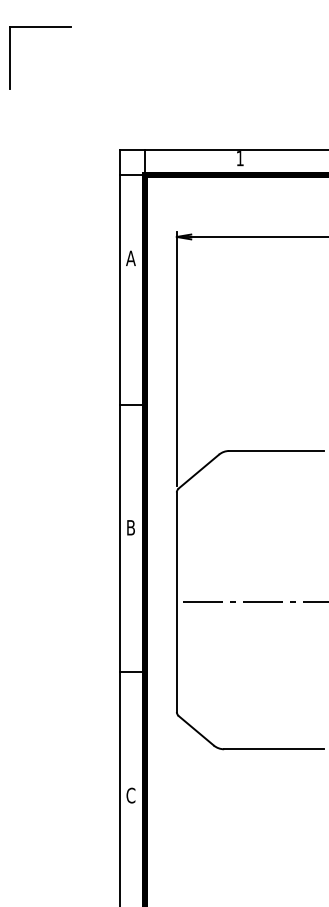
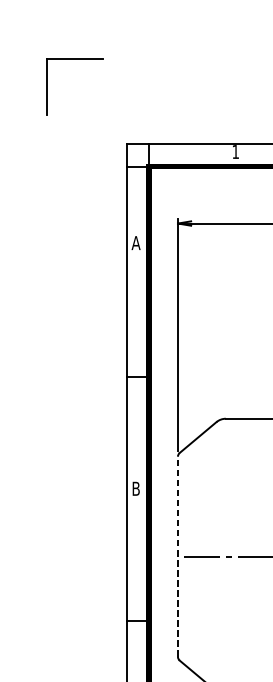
part: (40, 27) -> (74, 58), moved
line: (176, 602) -> (177, 556), solid -> dashed

